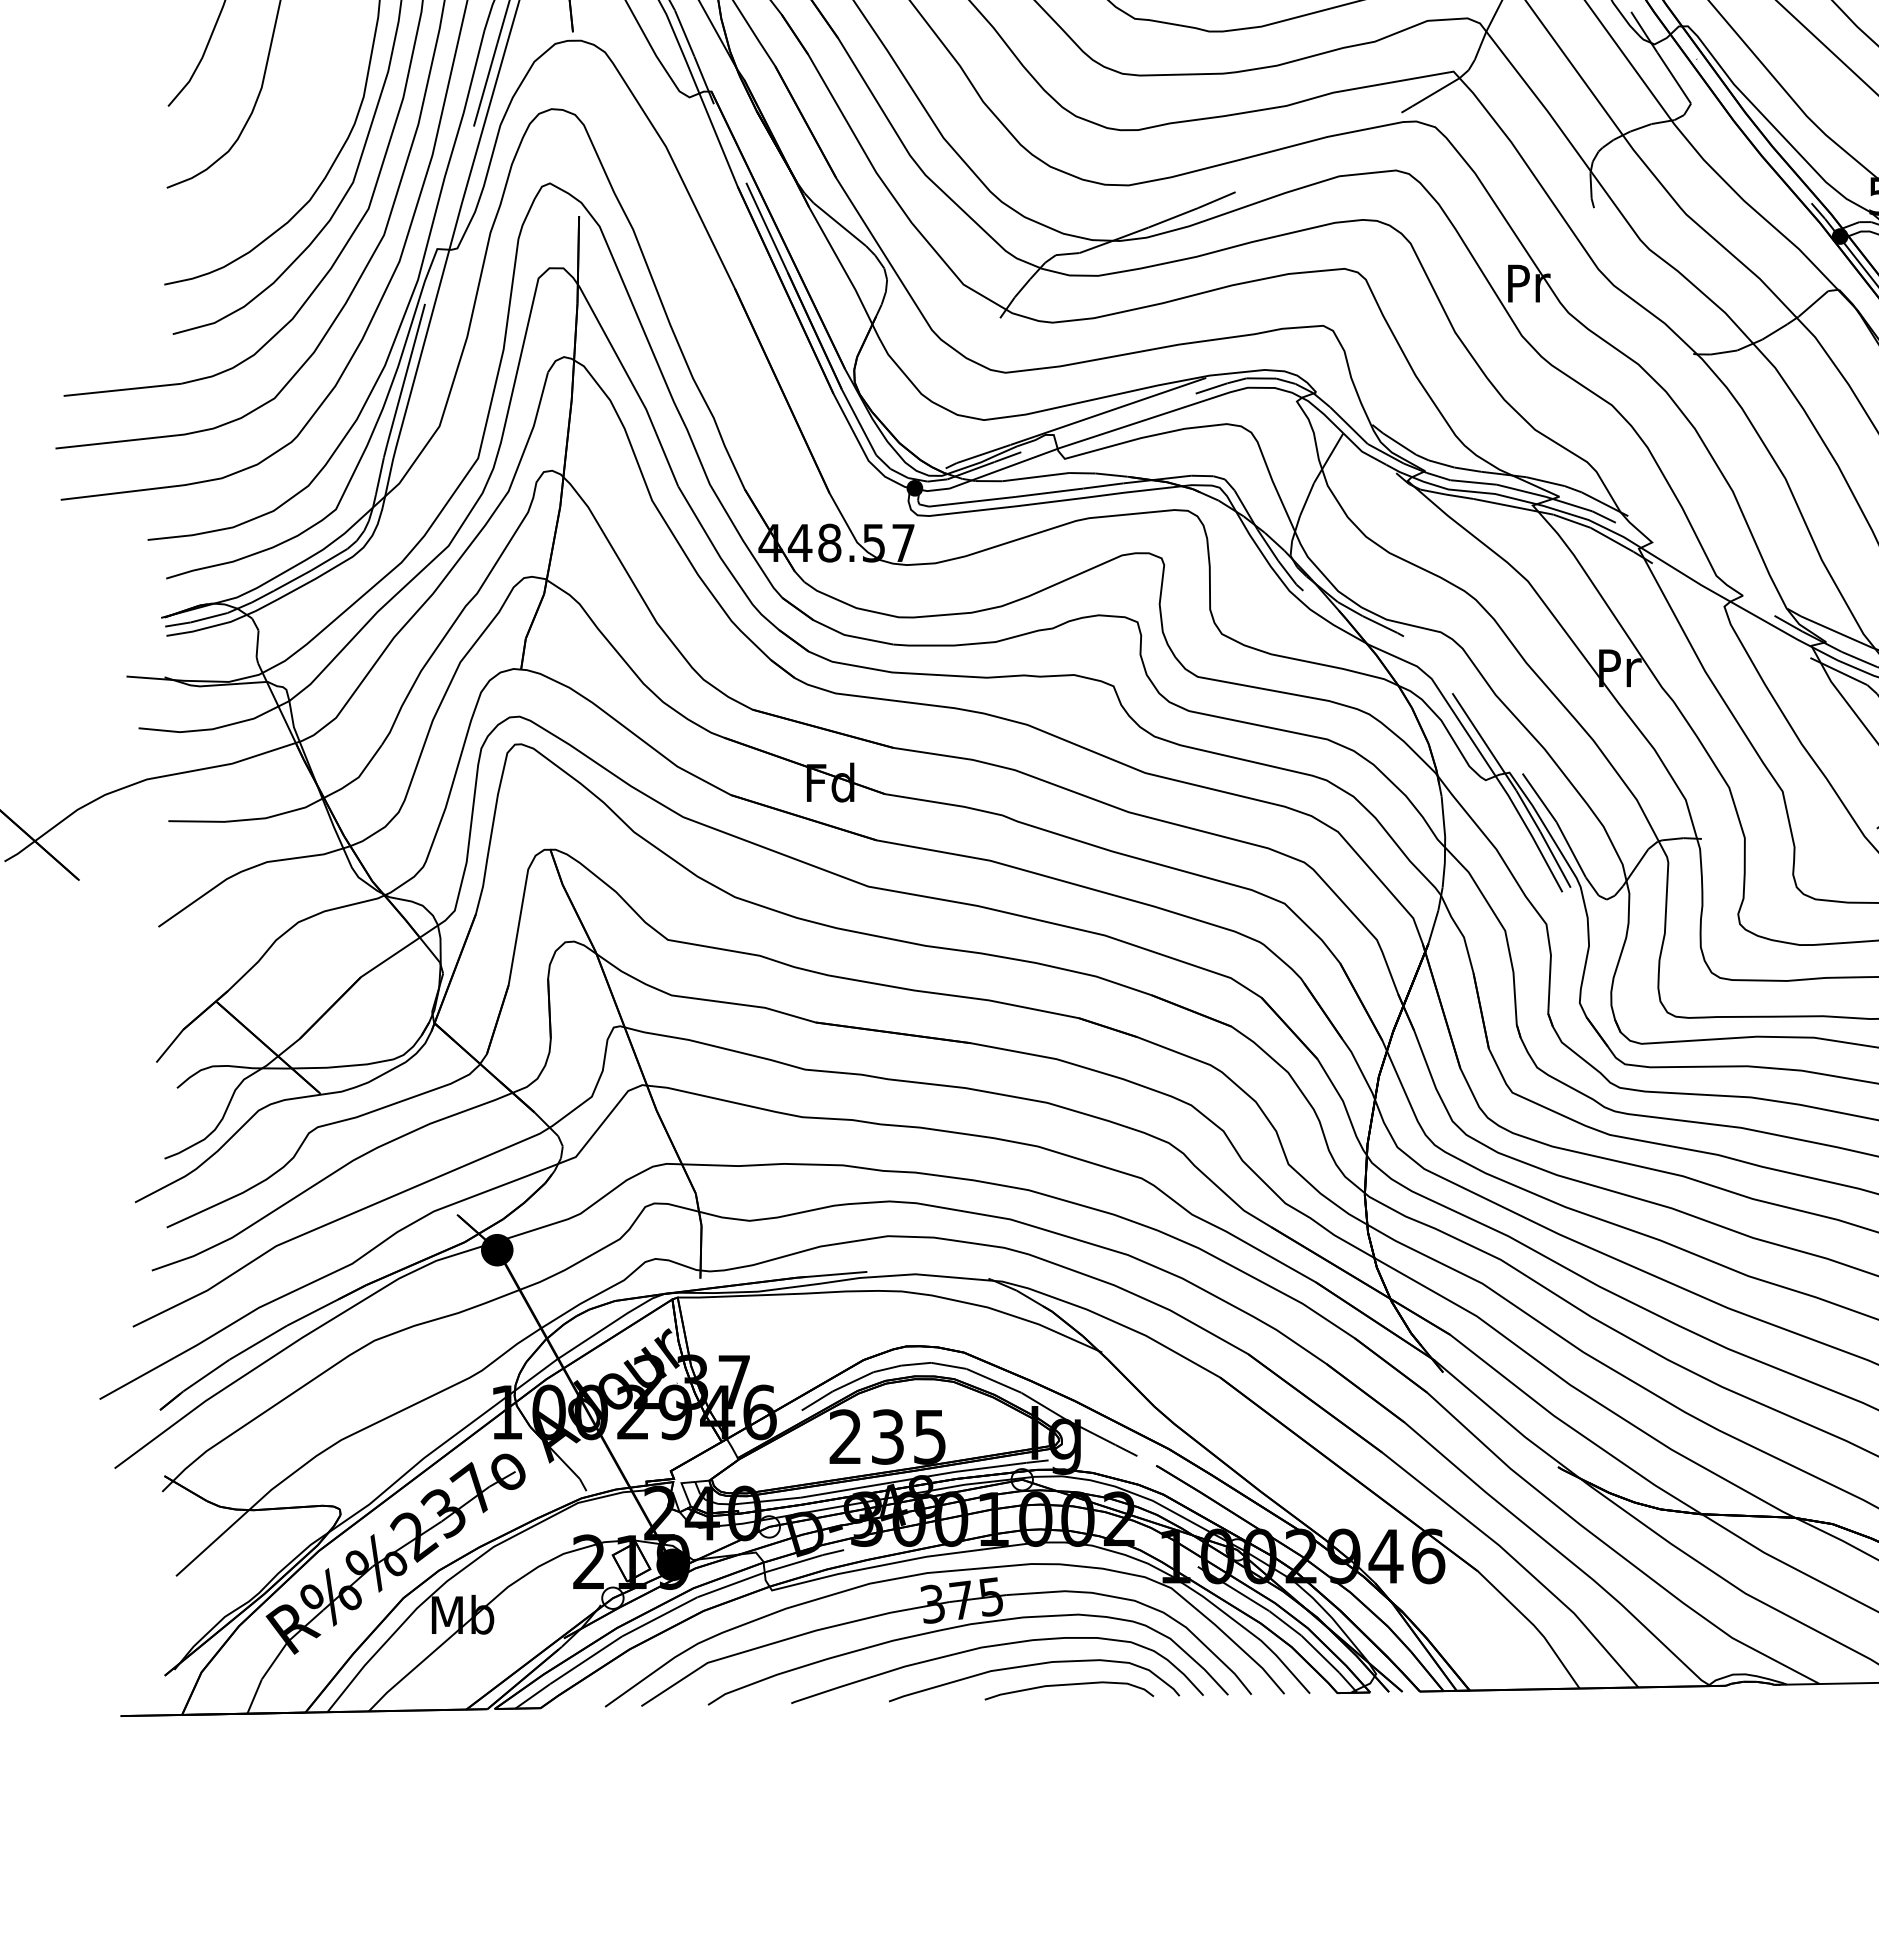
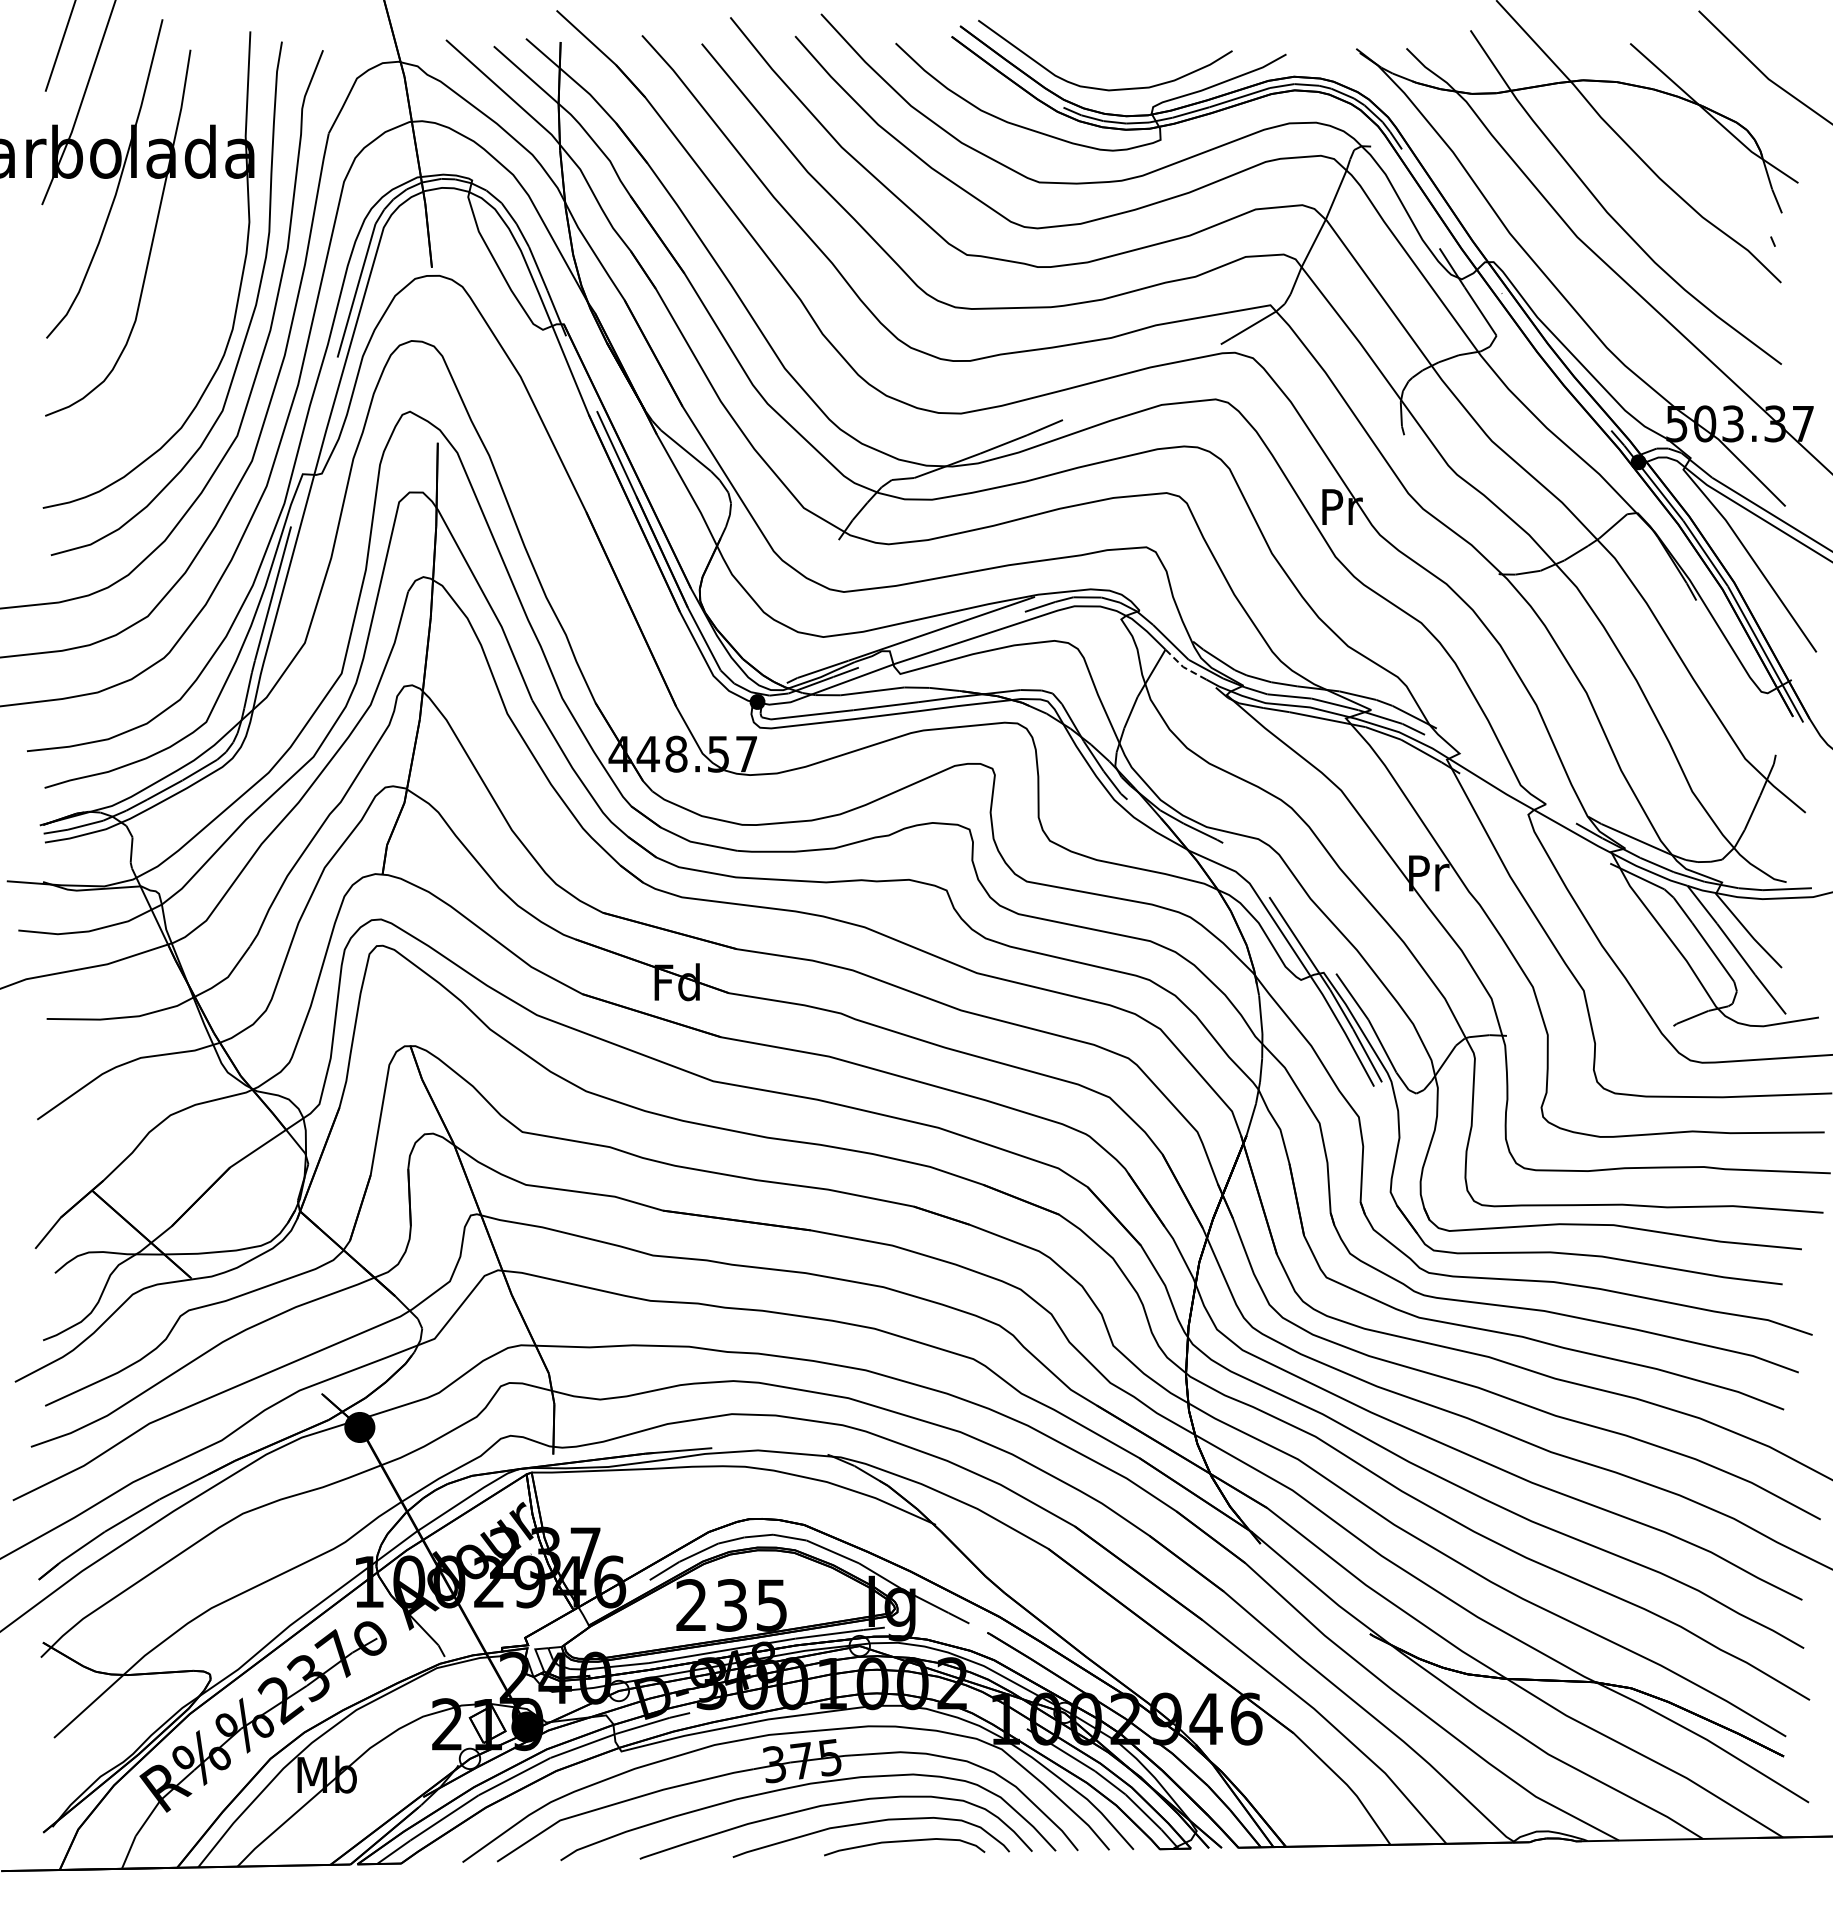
line: (1362, 452) -> (1183, 667), solid -> dashed

